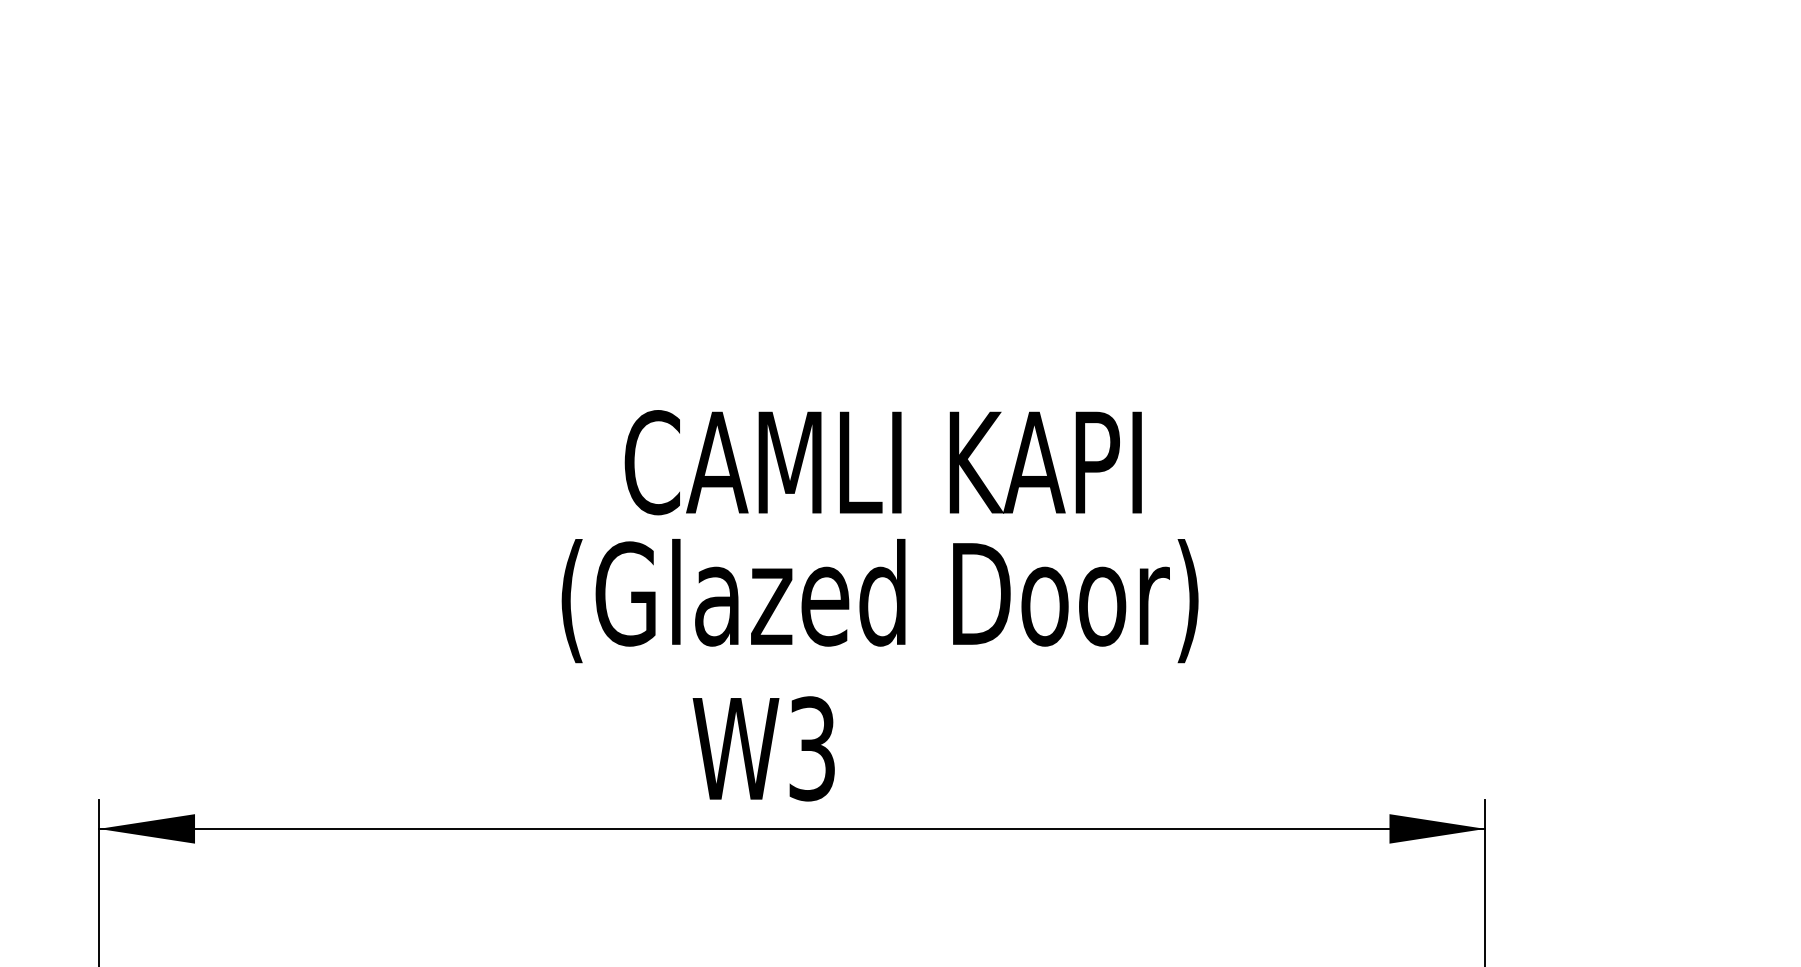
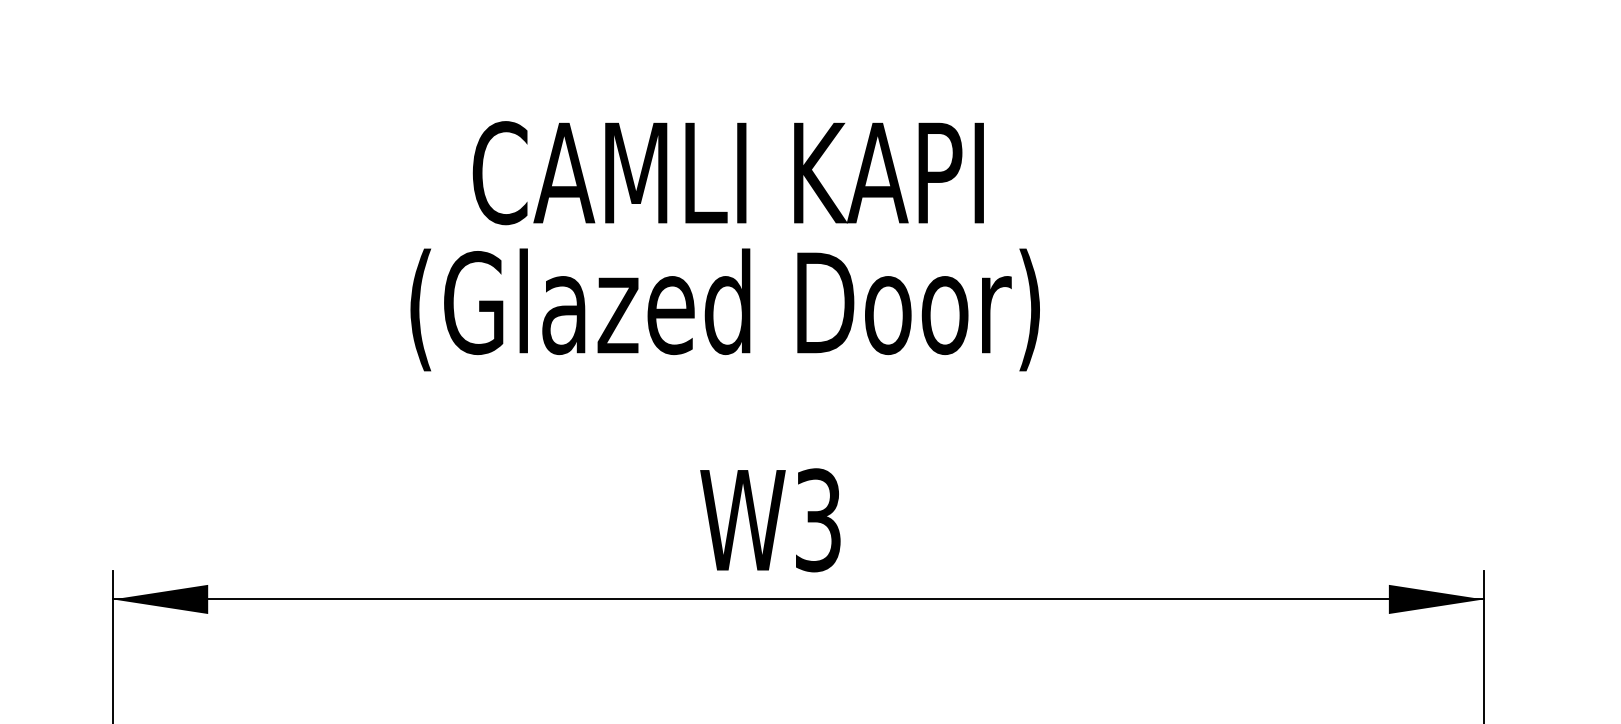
text: (879, 536) -> (724, 246), moved

